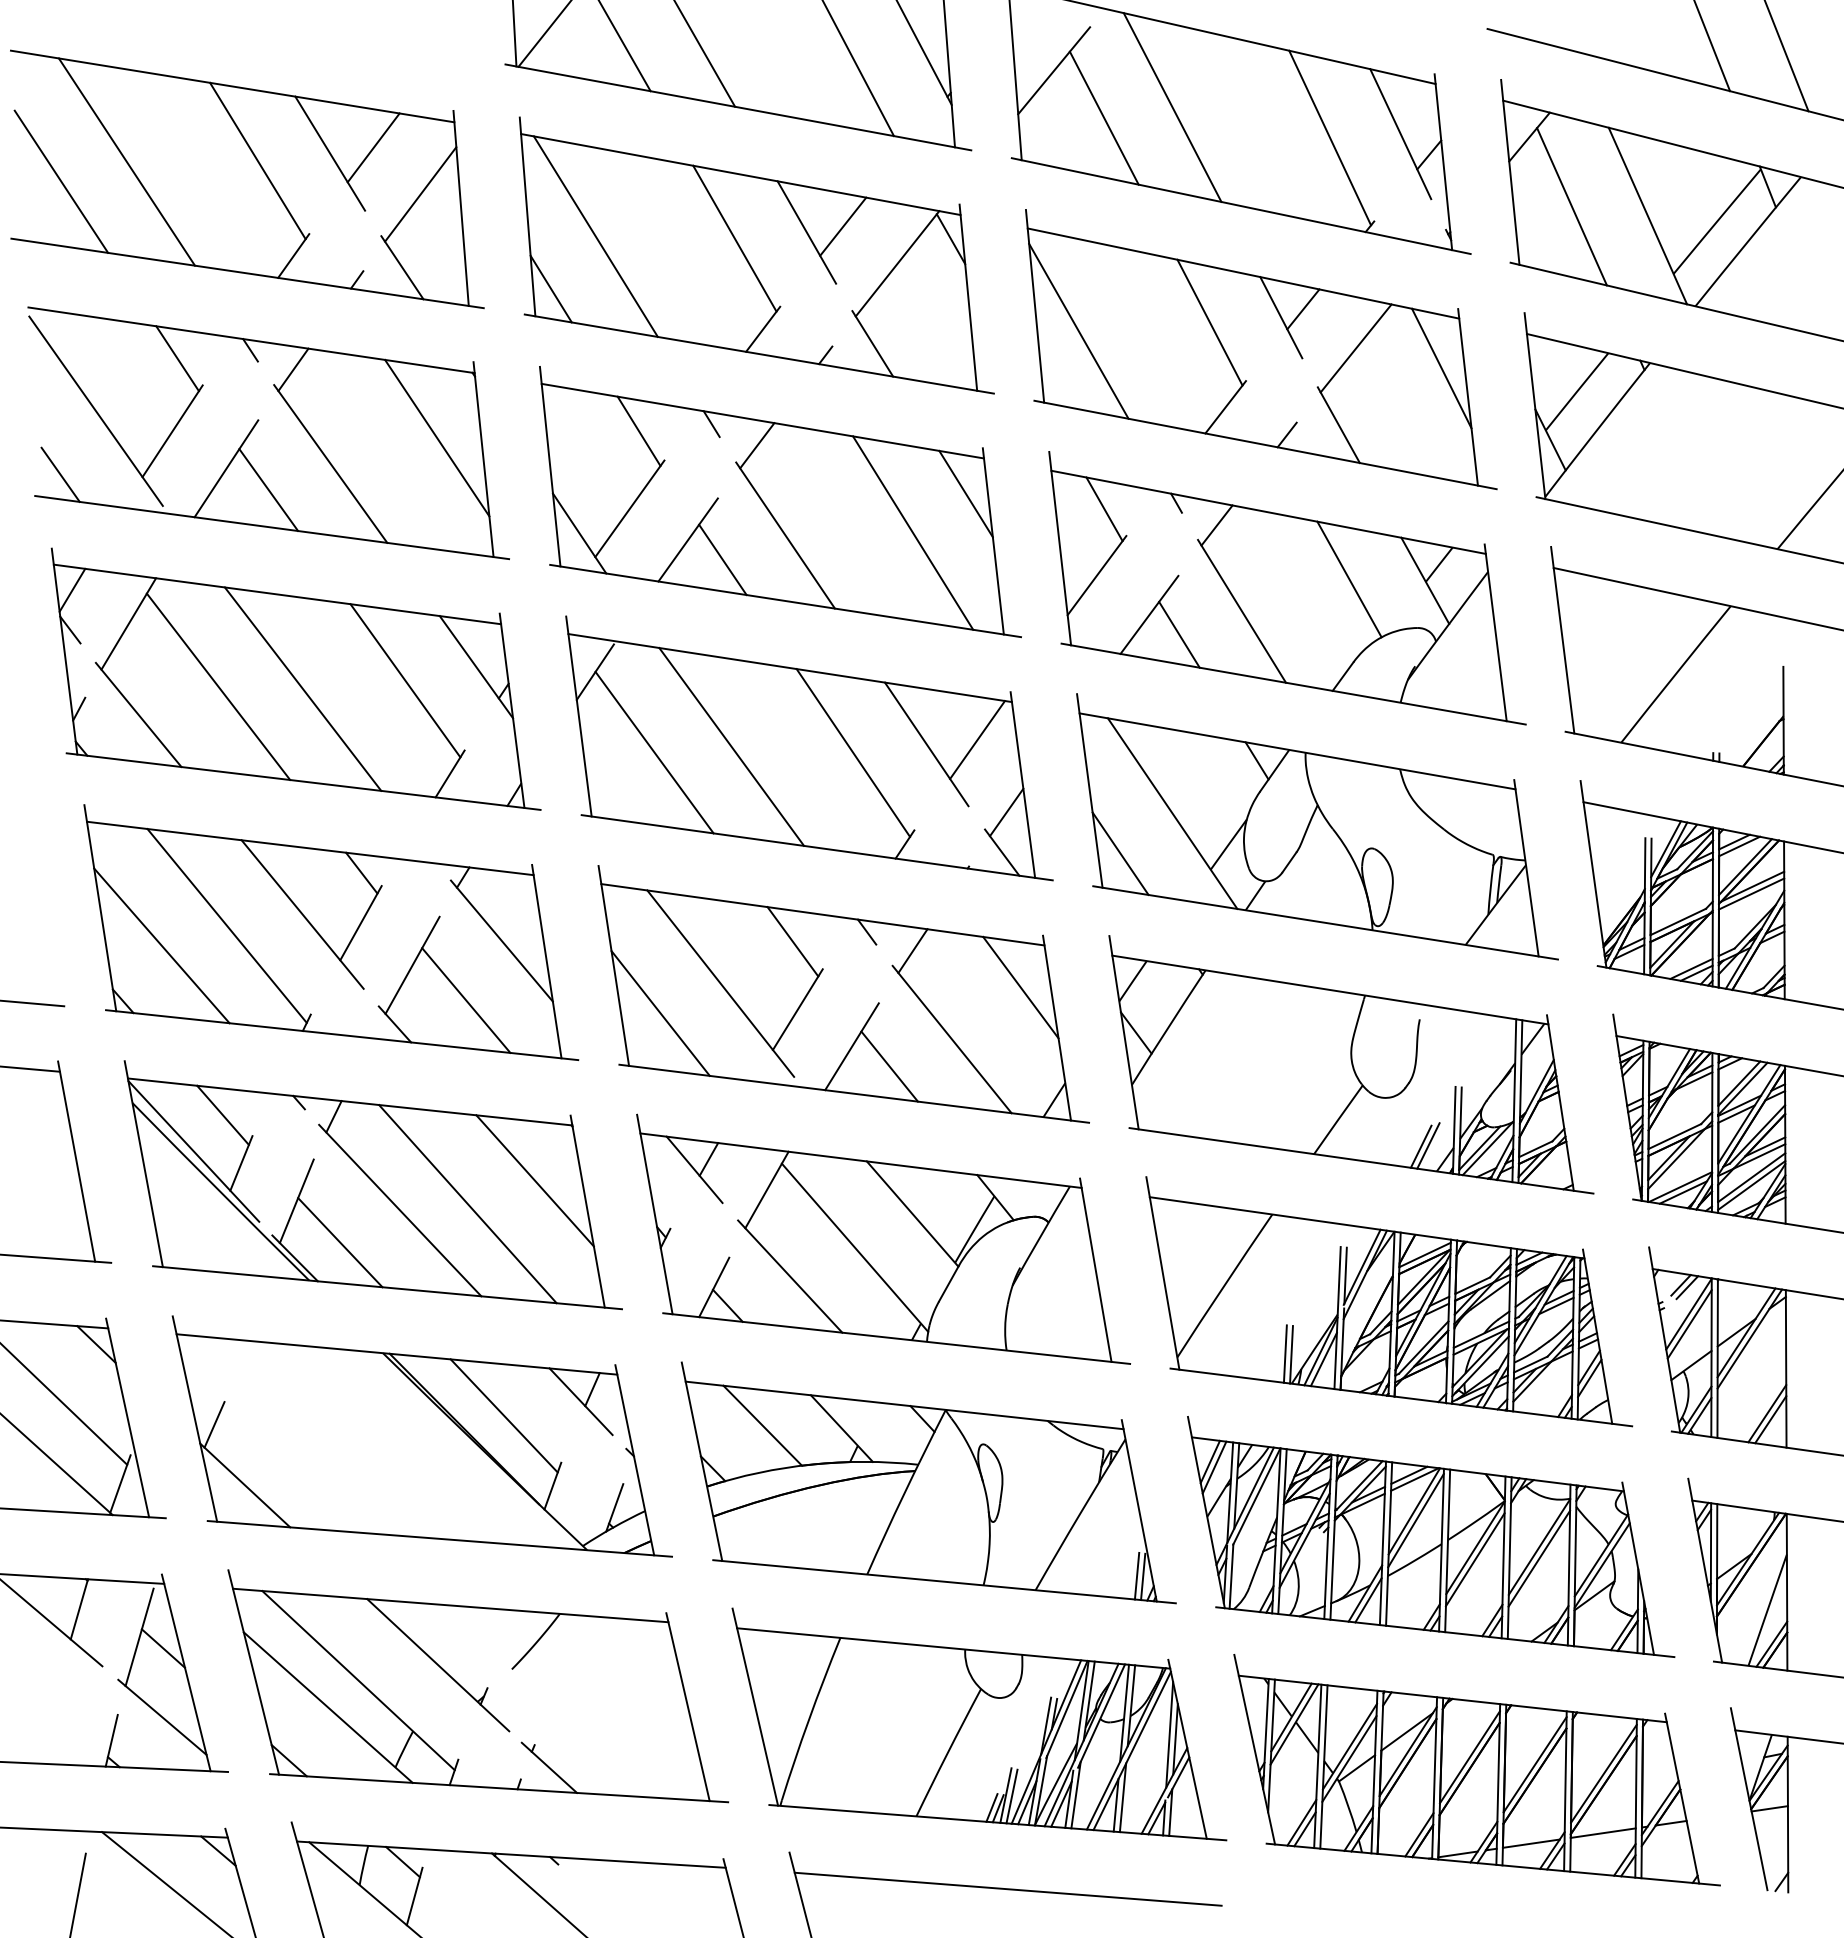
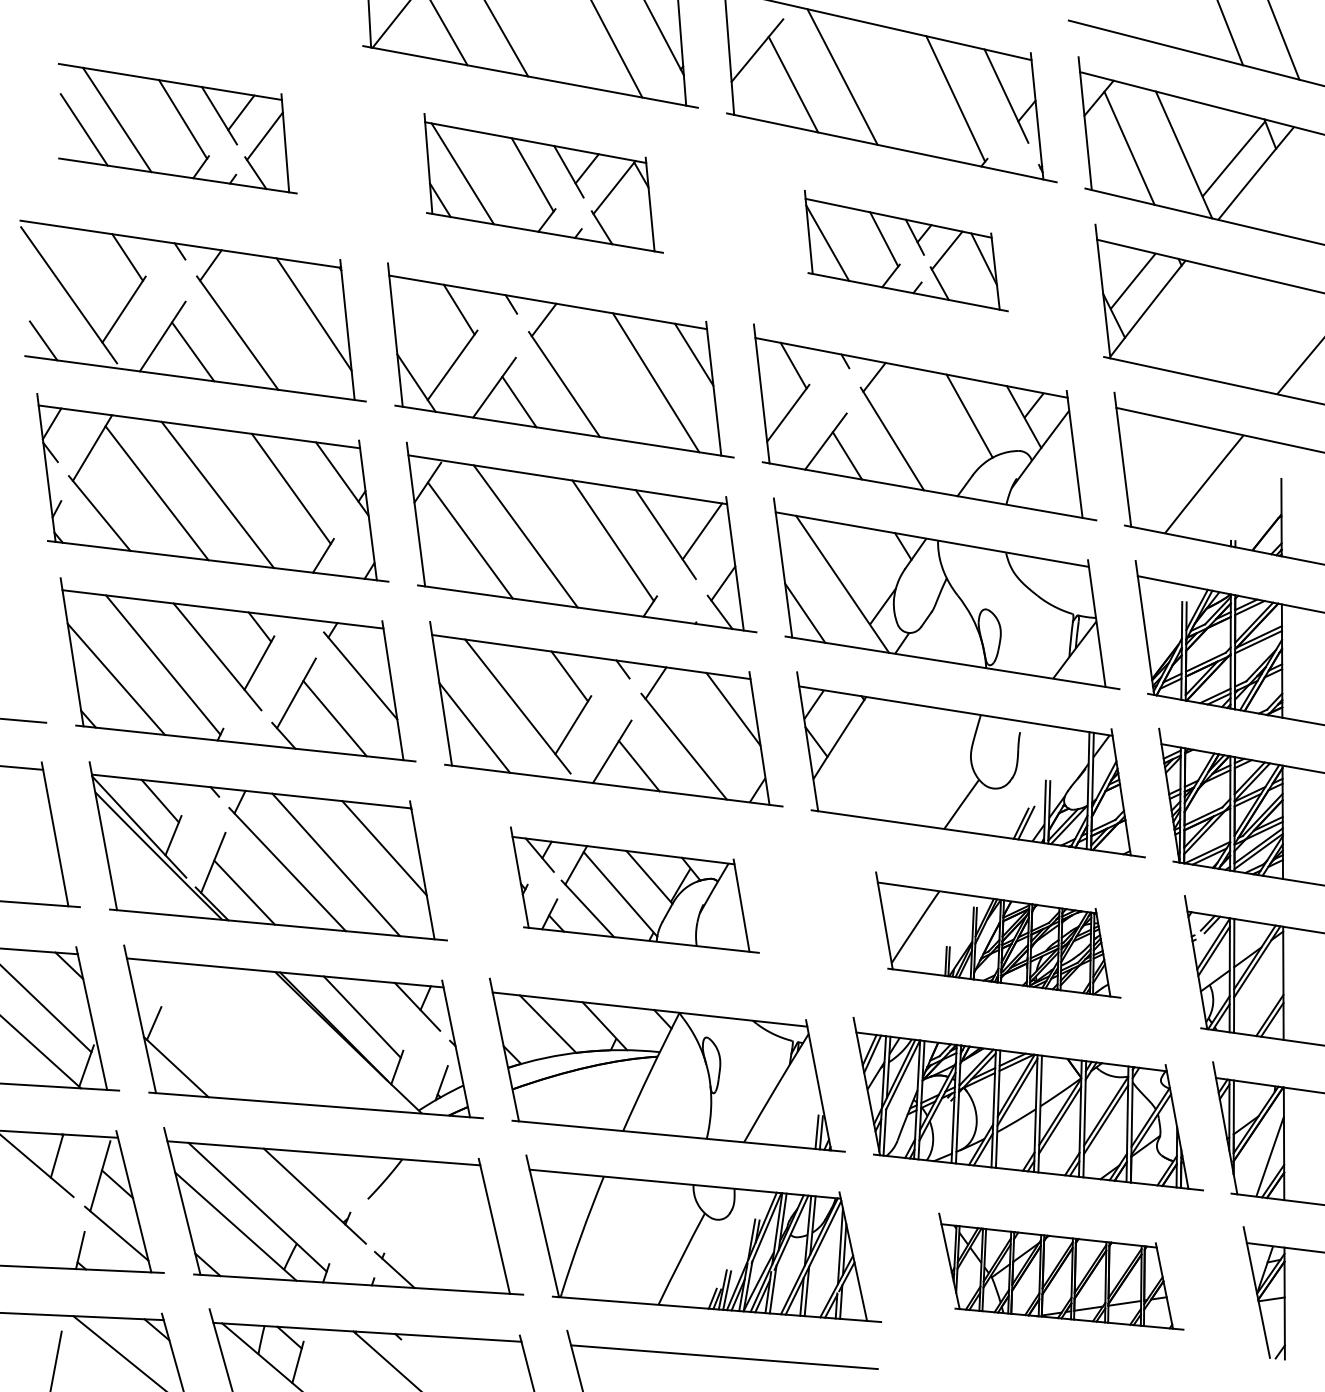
part: (247, 179) -> (177, 128), size x0.7
part: (756, 255) -> (543, 183), size x0.7
part: (1261, 349) -> (906, 250), size x0.6
part: (883, 1238) -> (634, 889), size x0.7
part: (1389, 1301) -> (998, 934), size x0.7
part: (1476, 1770) -> (1060, 1271), size x0.7

